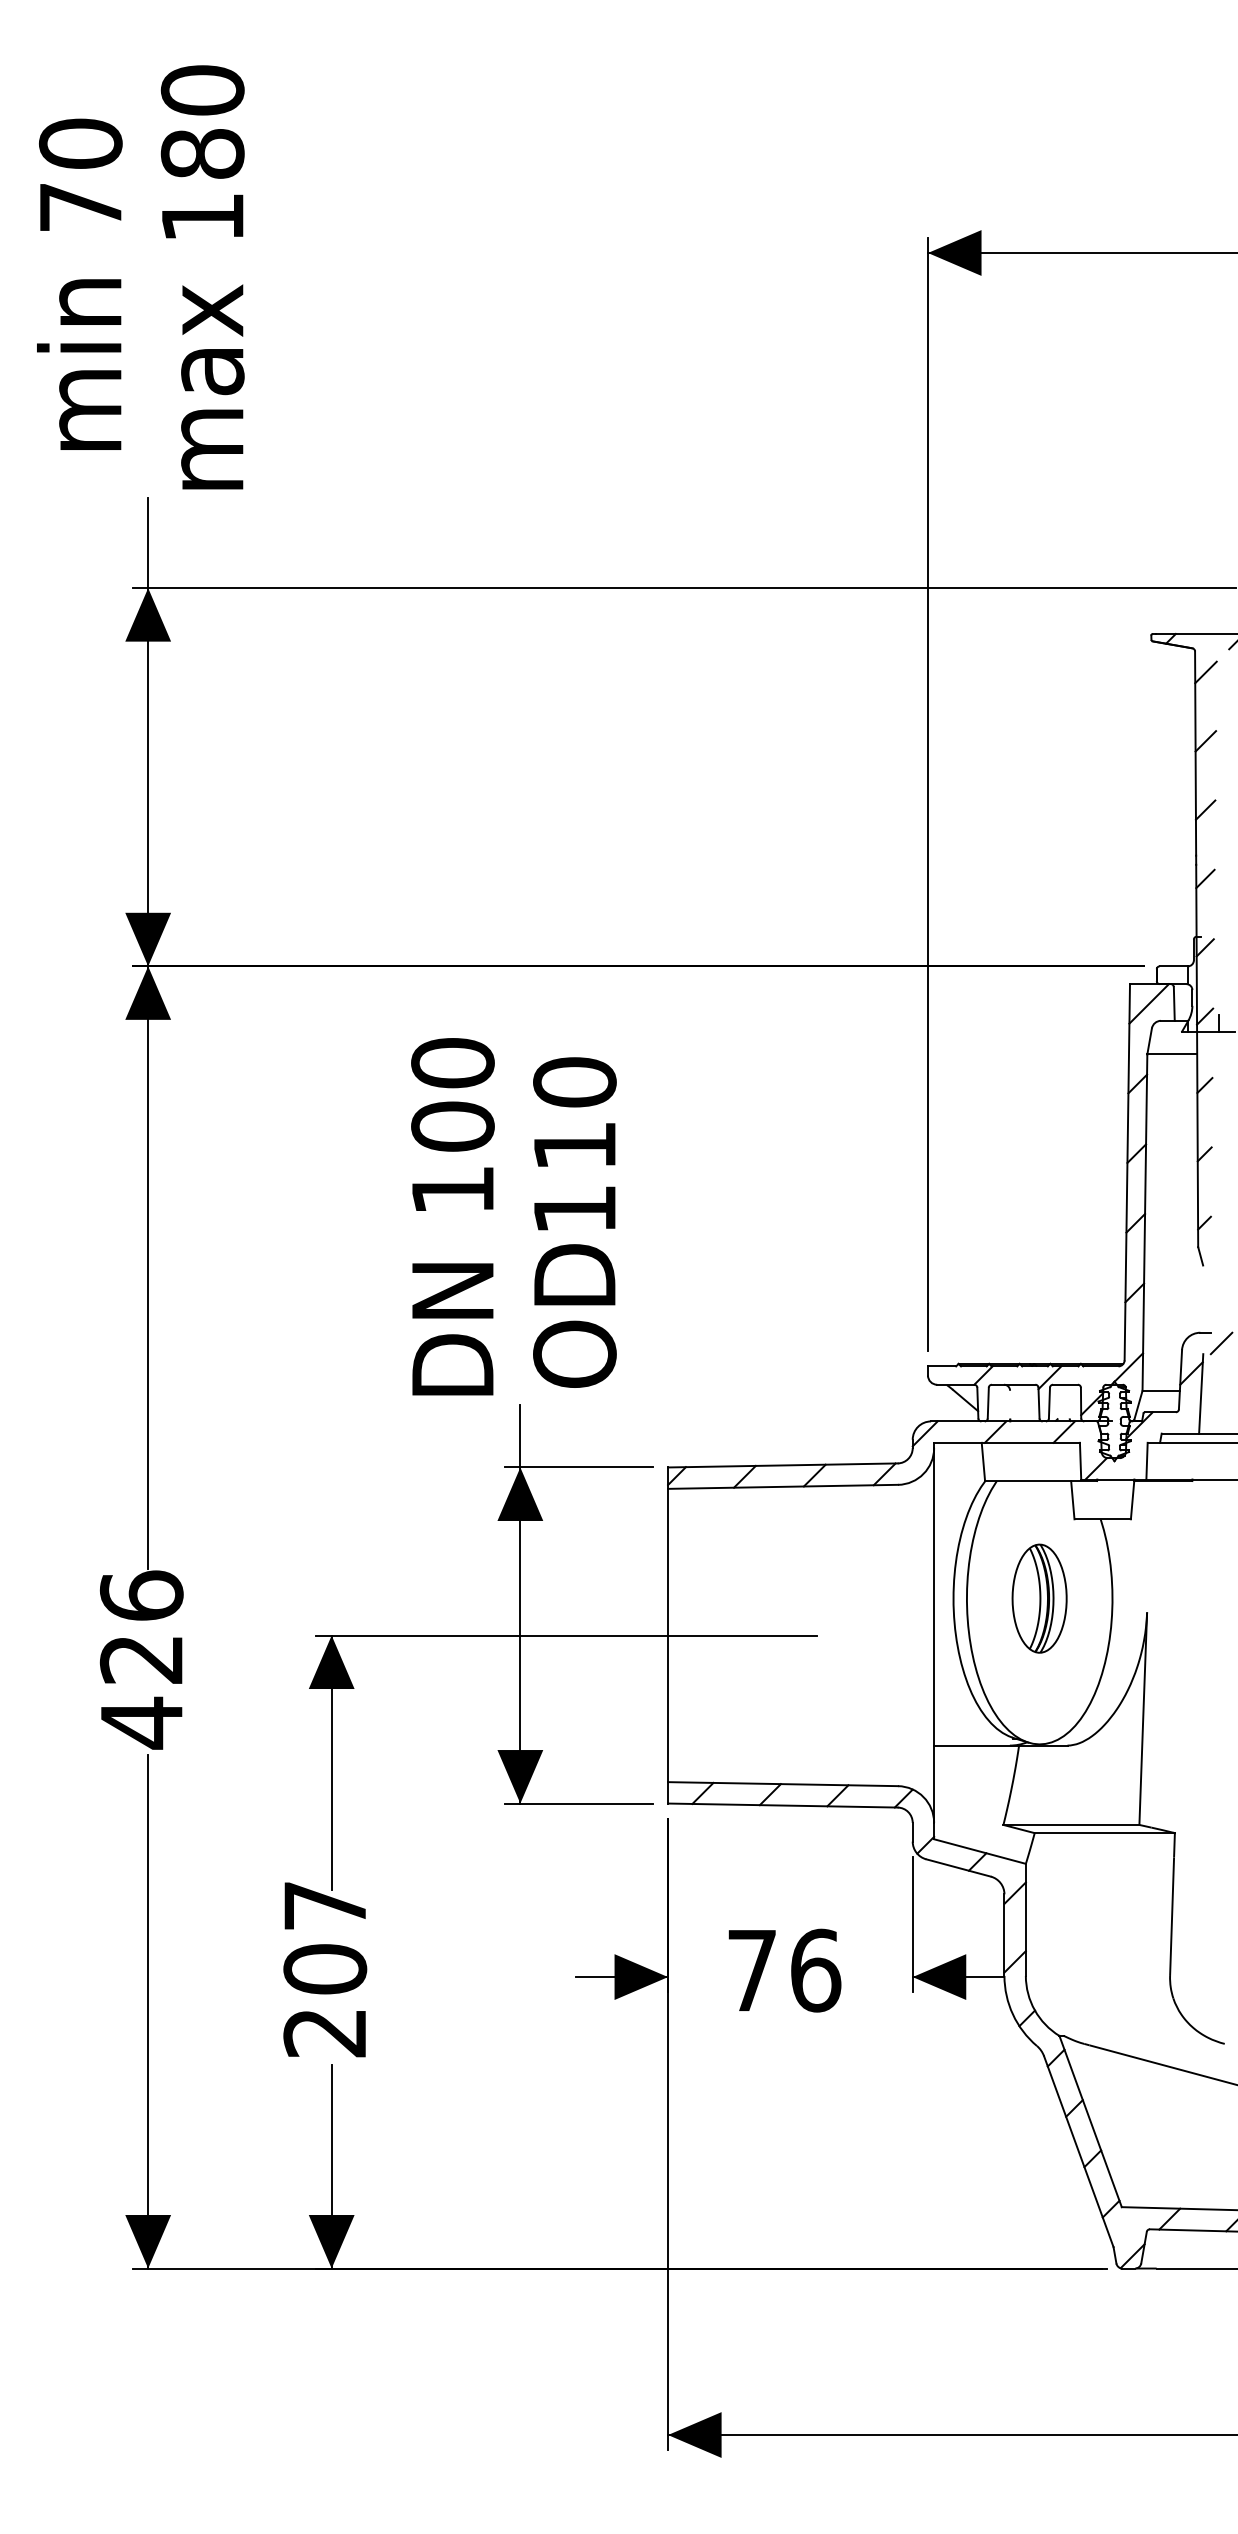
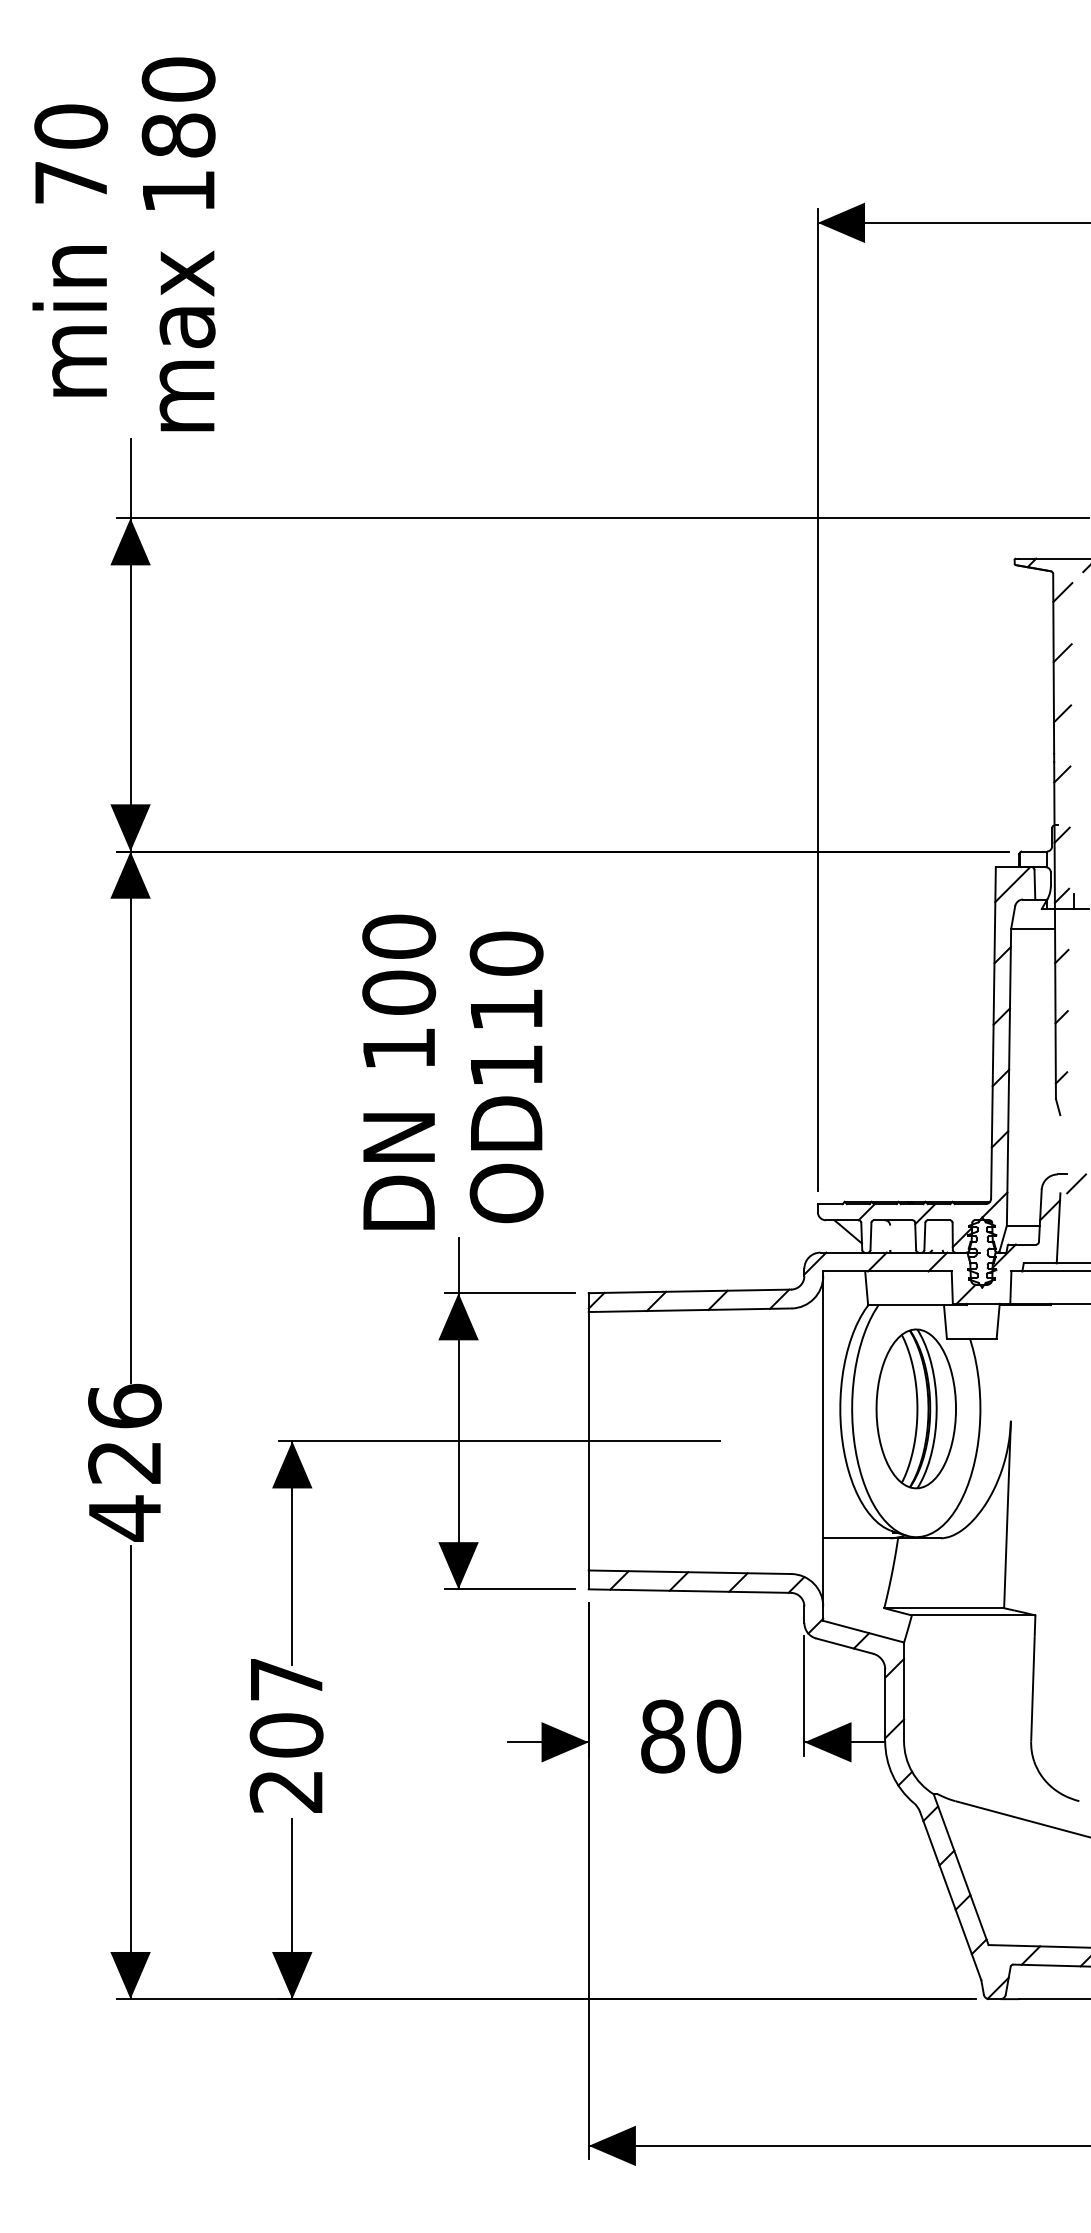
part: (1039, 1598) -> (916, 1408), size x1.67
text: (784, 1970) -> (691, 1736), 76 -> 80

